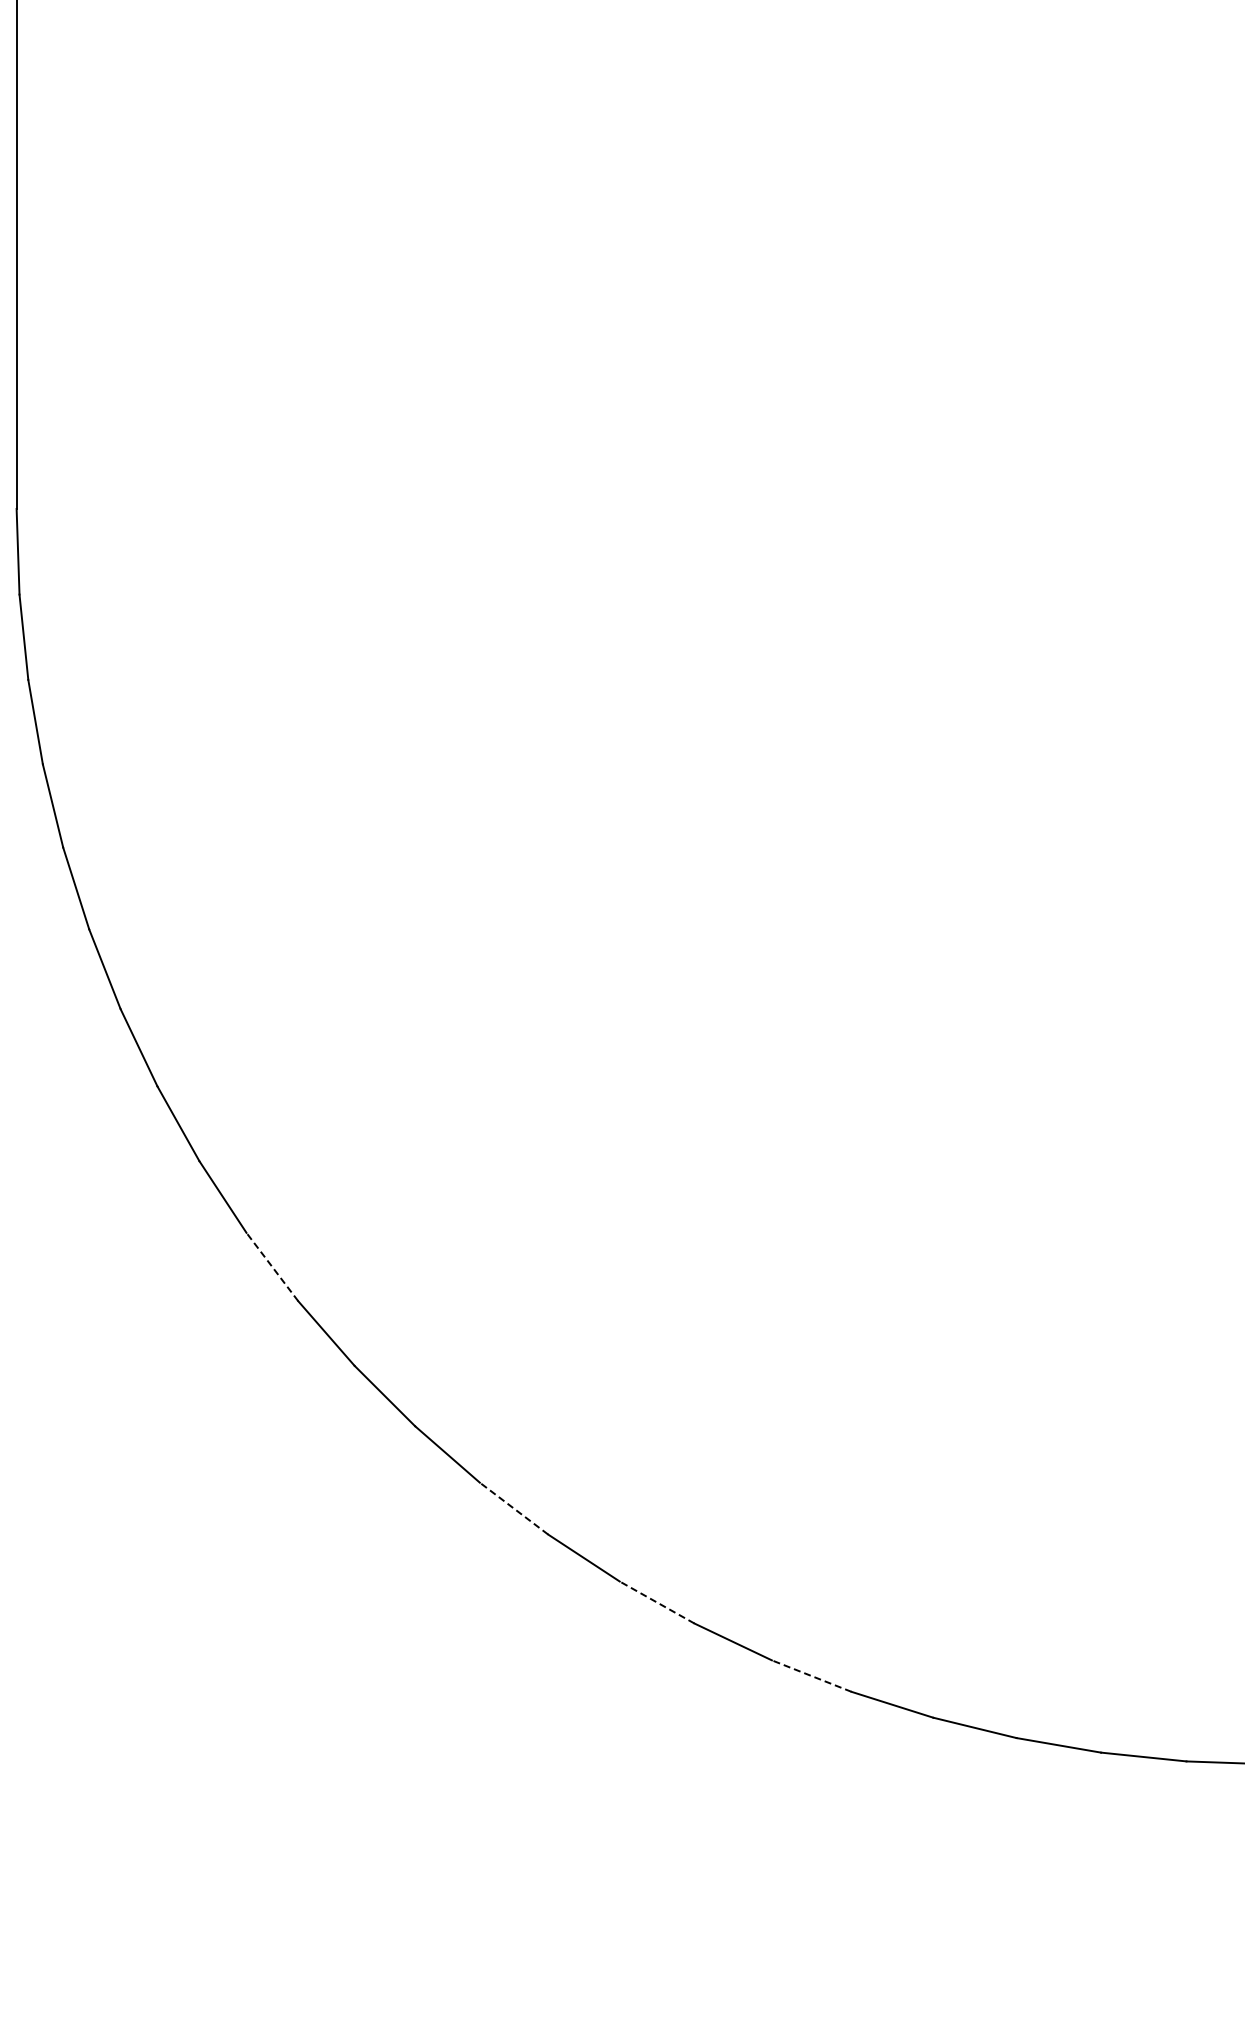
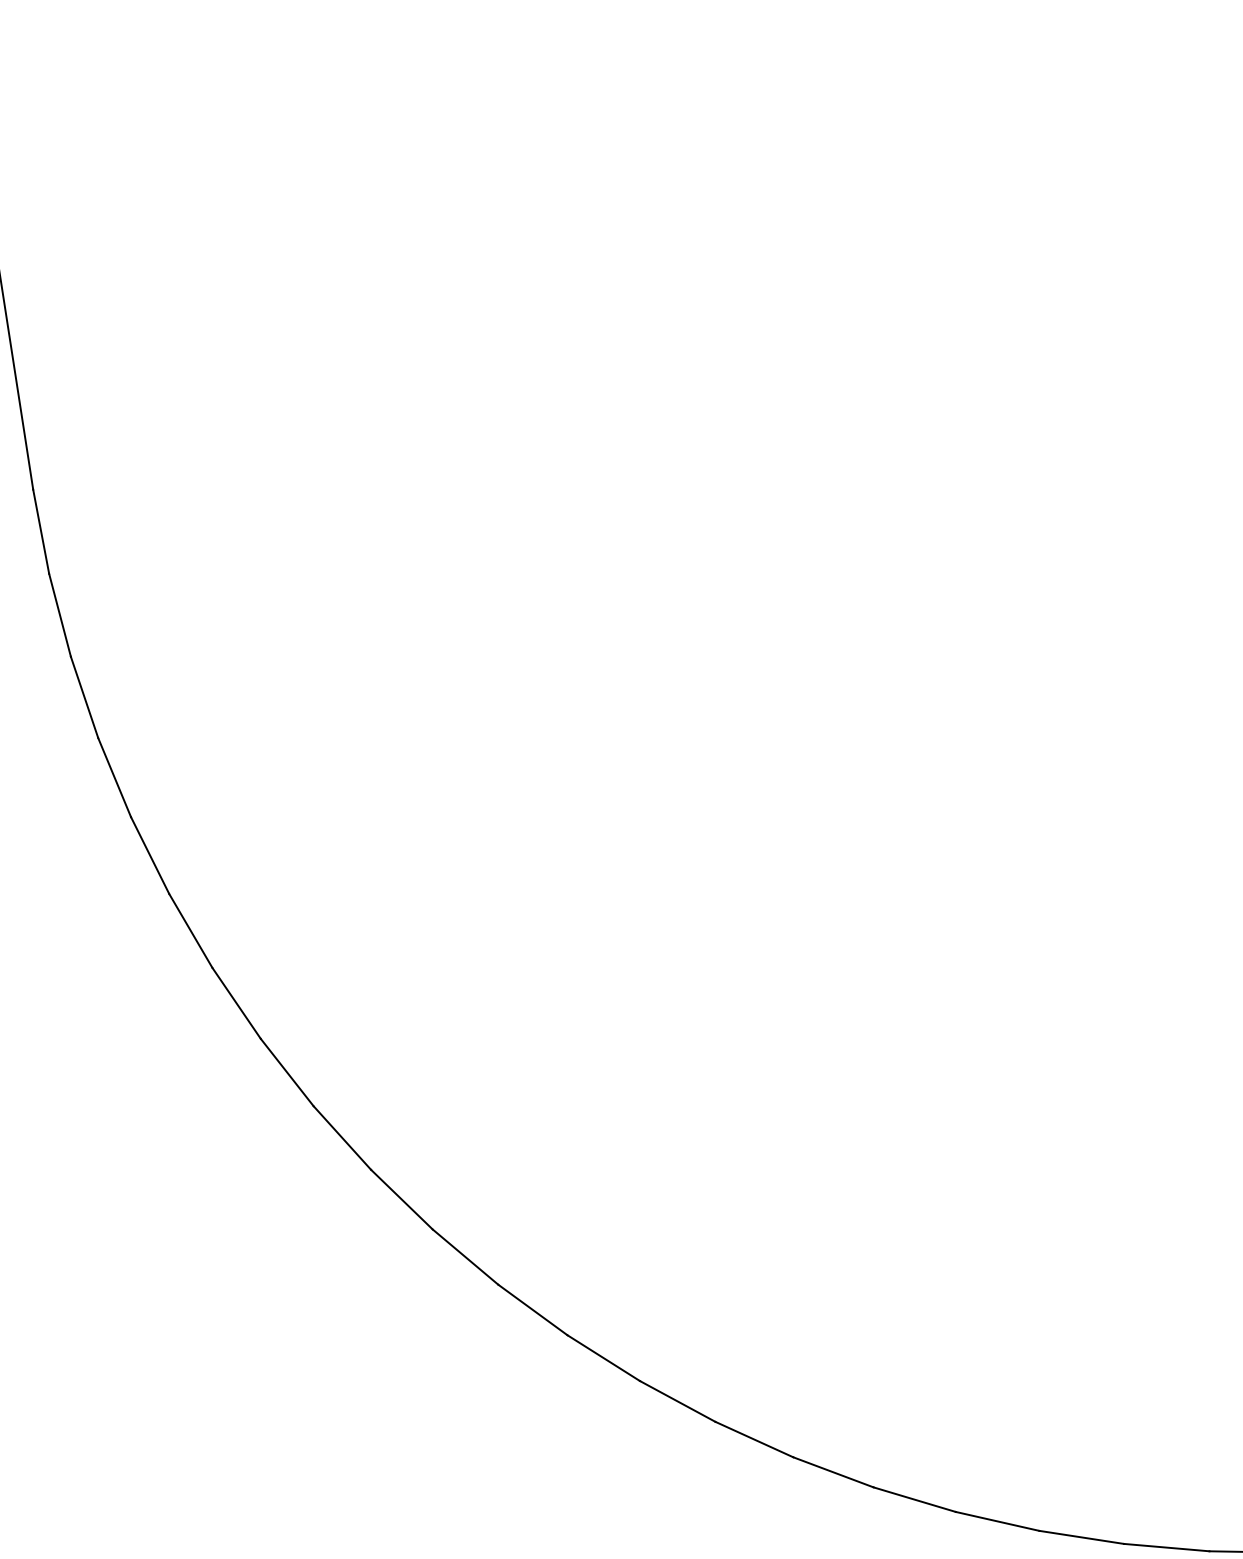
line: (272, 1267) -> (402, 1200), dashed -> solid
line: (514, 1508) -> (678, 1401), dashed -> solid
line: (657, 1602) -> (833, 1472), dashed -> solid
line: (811, 1676) -> (997, 1521), dashed -> solid

